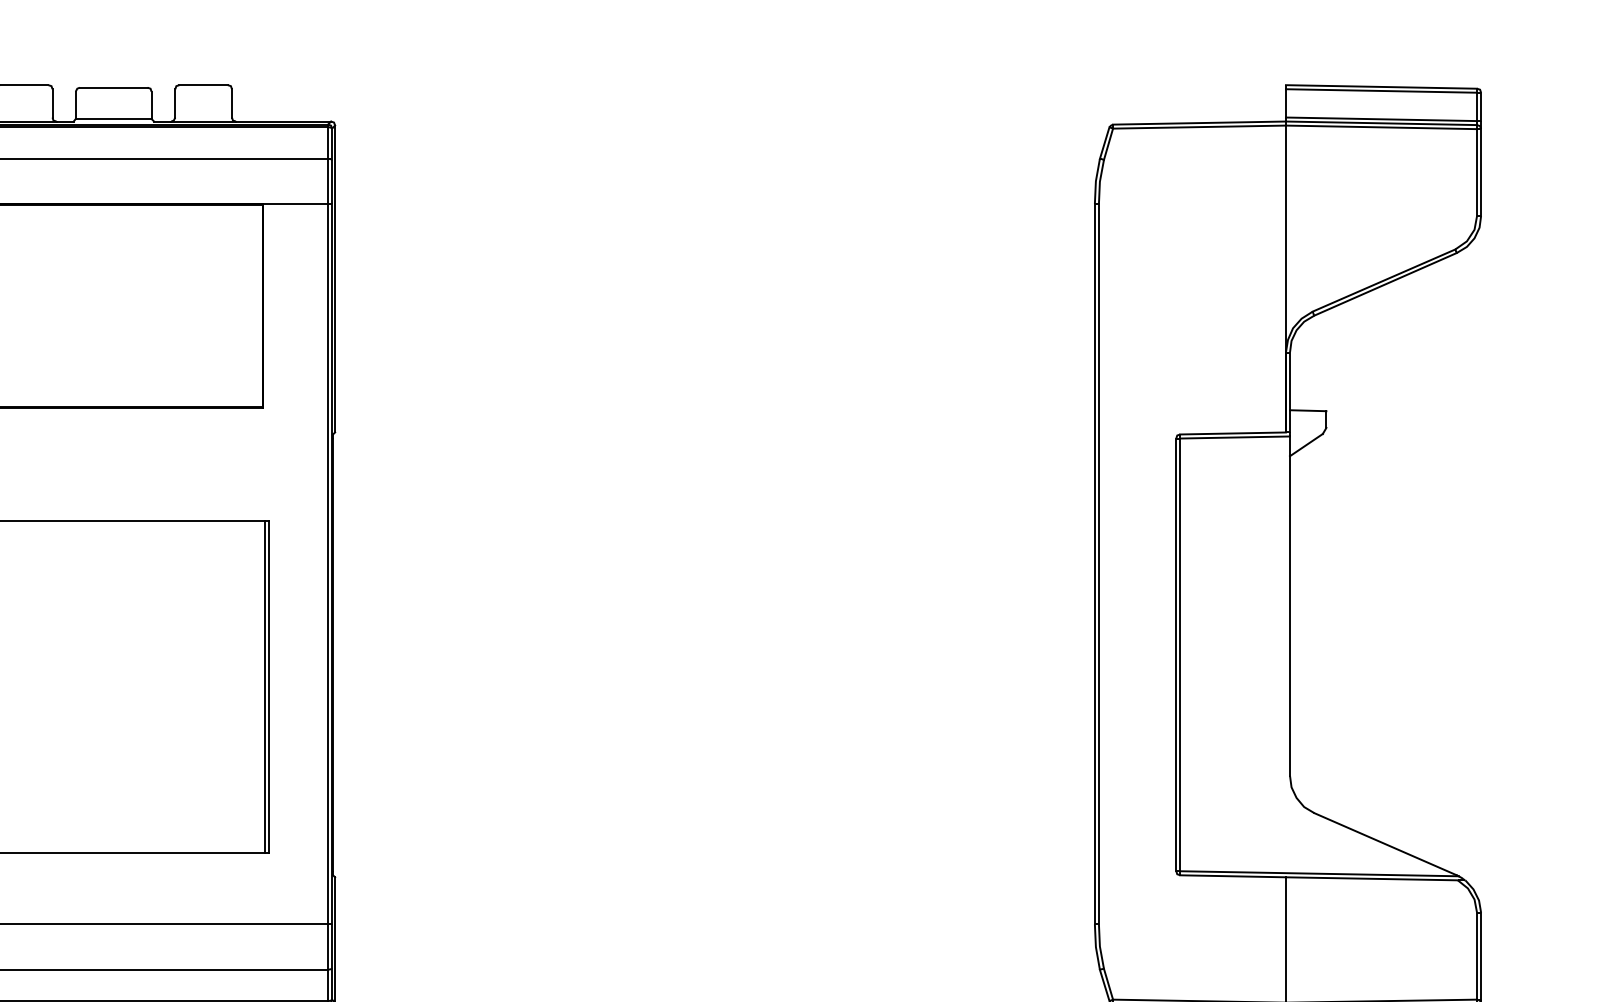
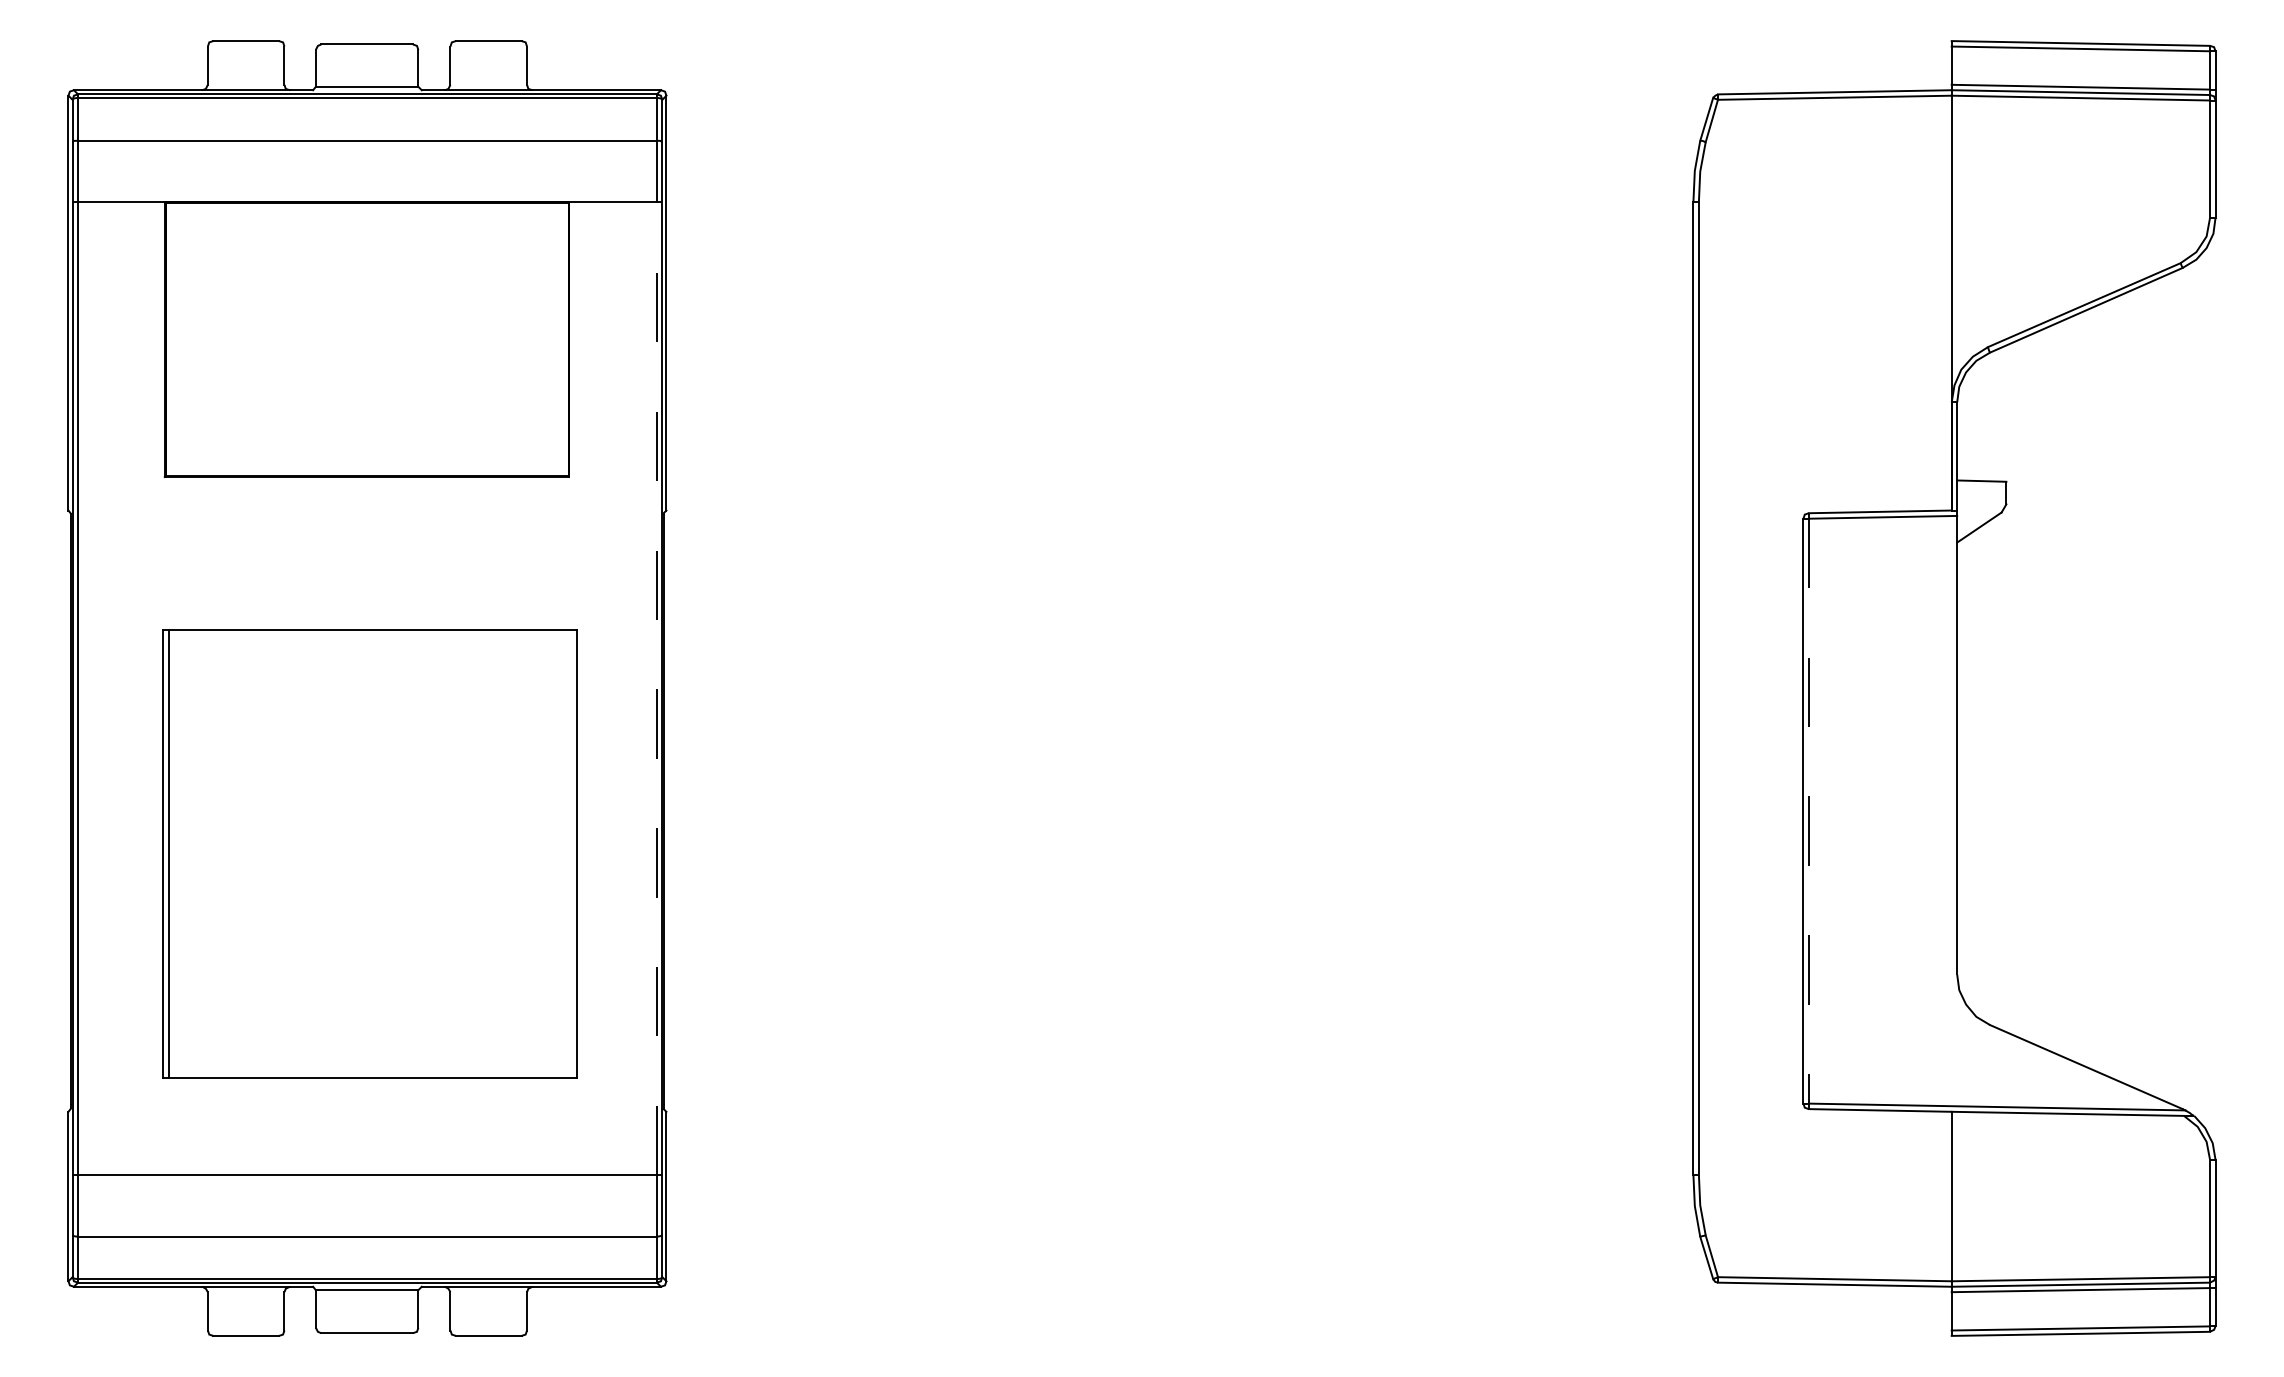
line: (327, 564) -> (656, 688), solid -> dashed
line: (1180, 655) -> (1808, 811), solid -> dashed
line: (264, 686) -> (571, 854), removed

